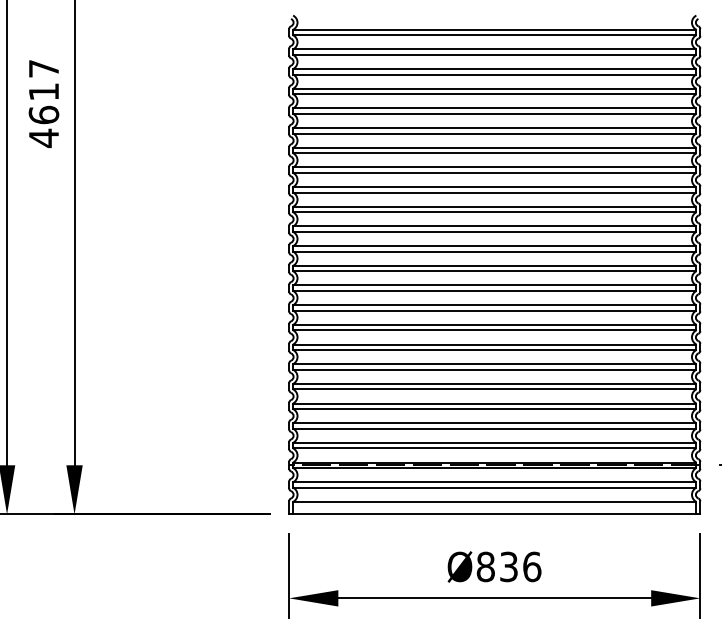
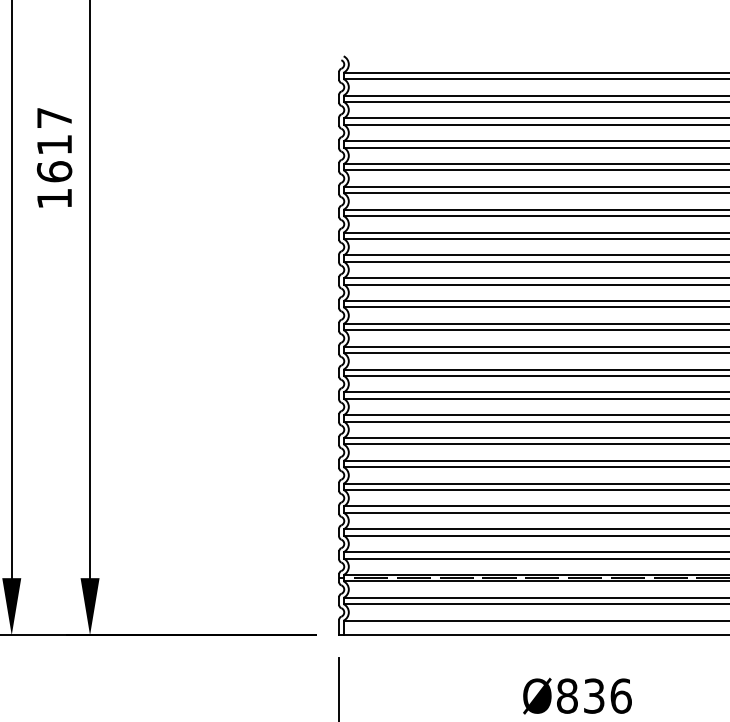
text: (43, 138) -> (54, 198), 4617 -> 1617

